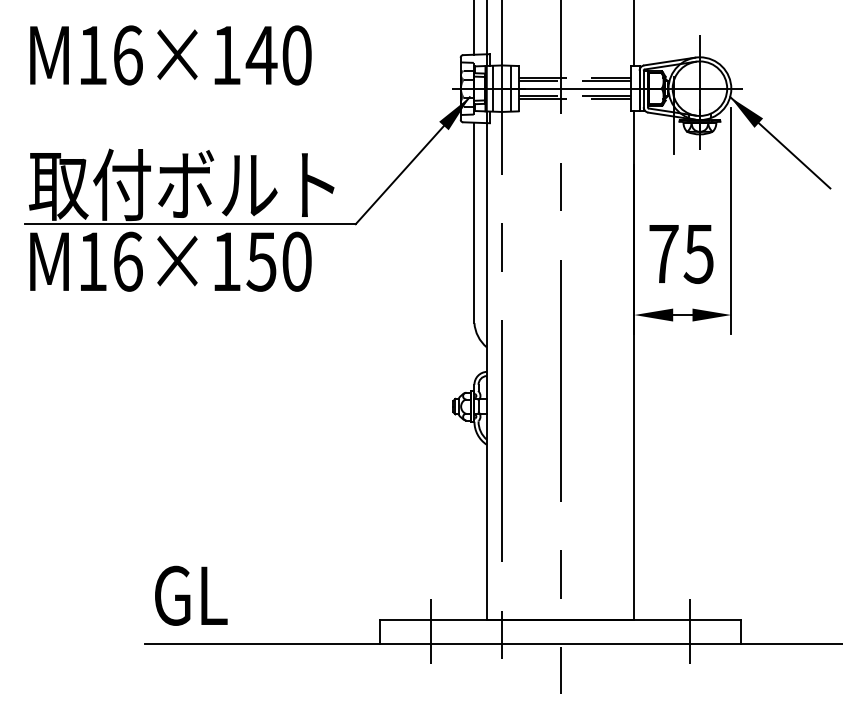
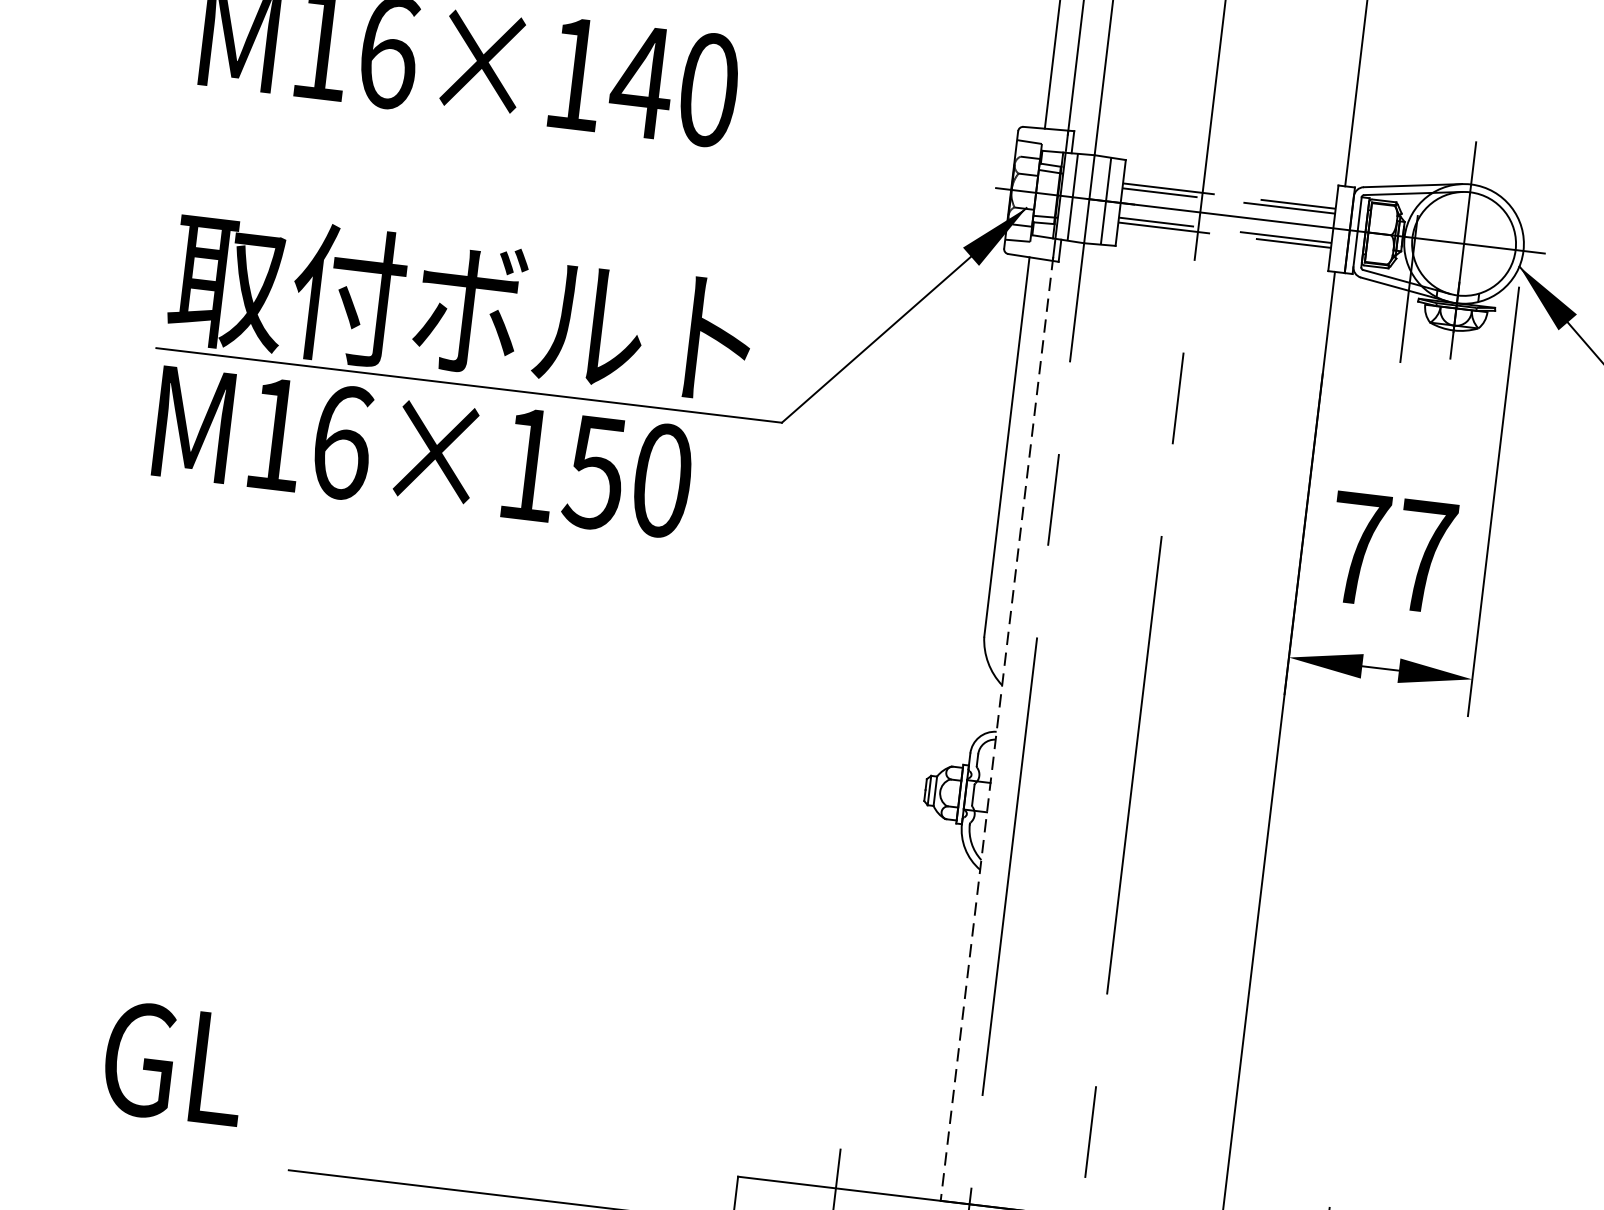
text: (698, 254) -> (1423, 557), 75 -> 77
line: (486, 370) -> (996, 729), solid -> dashed
text: (191, 595) -> (175, 1063), moved

